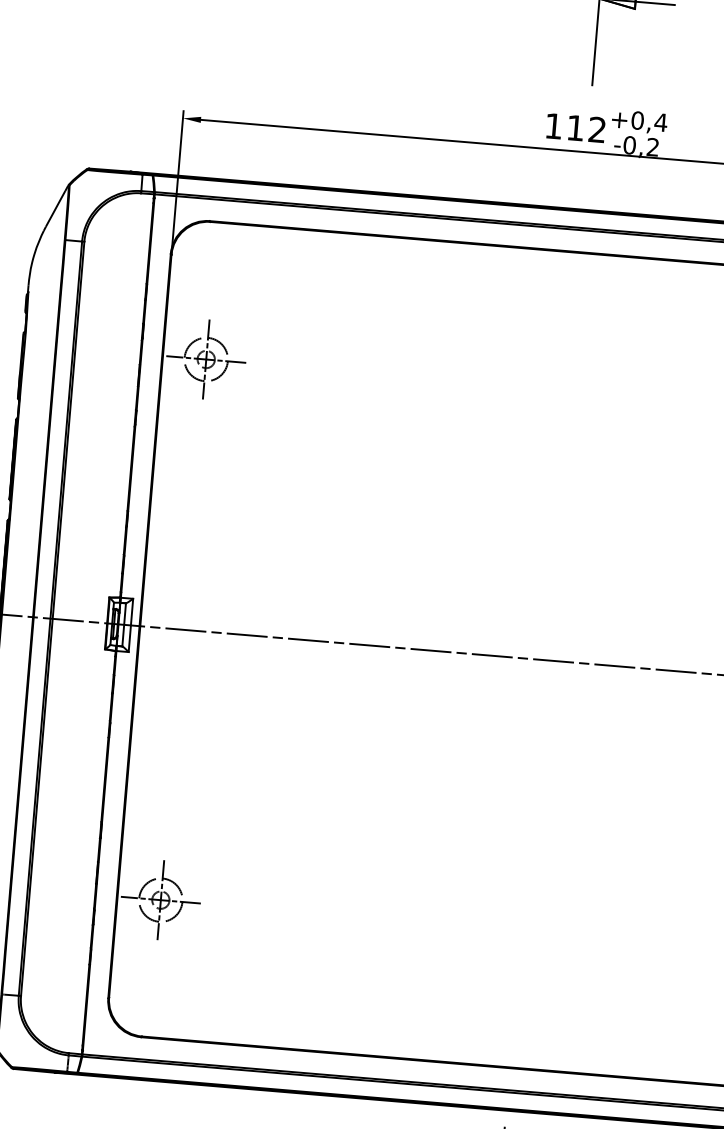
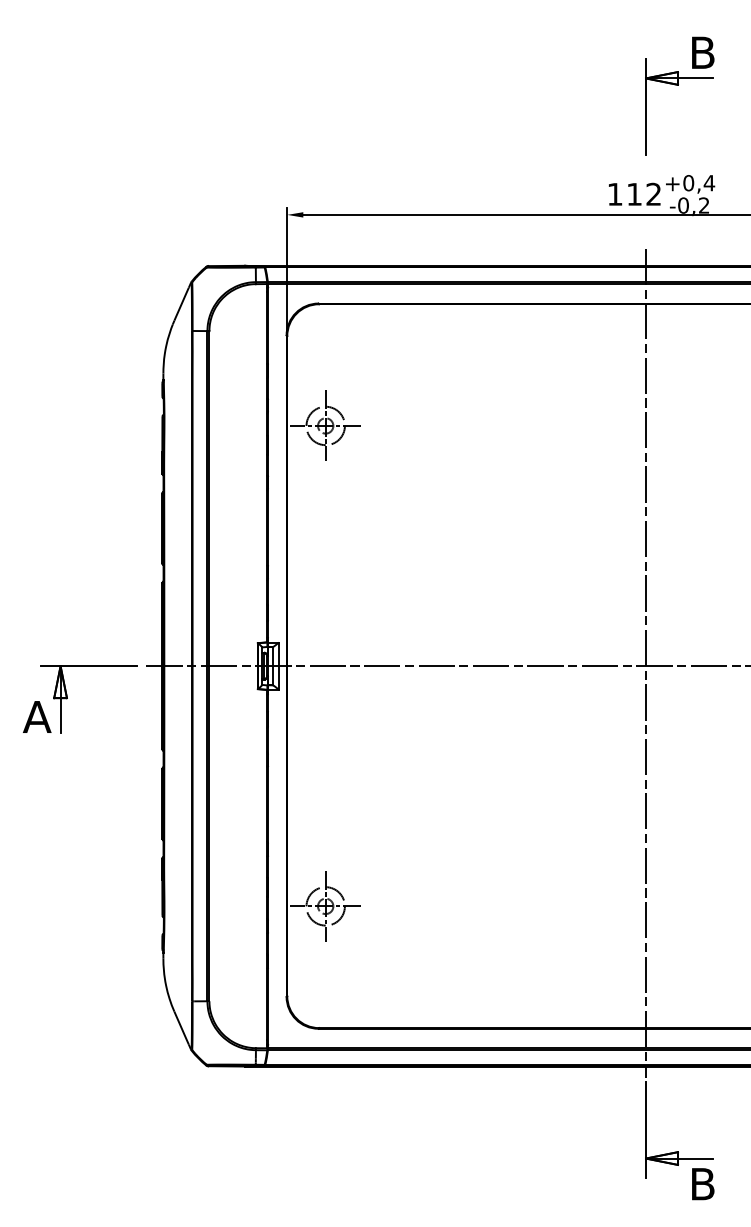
line: (544, 657) -> (646, 663), added

